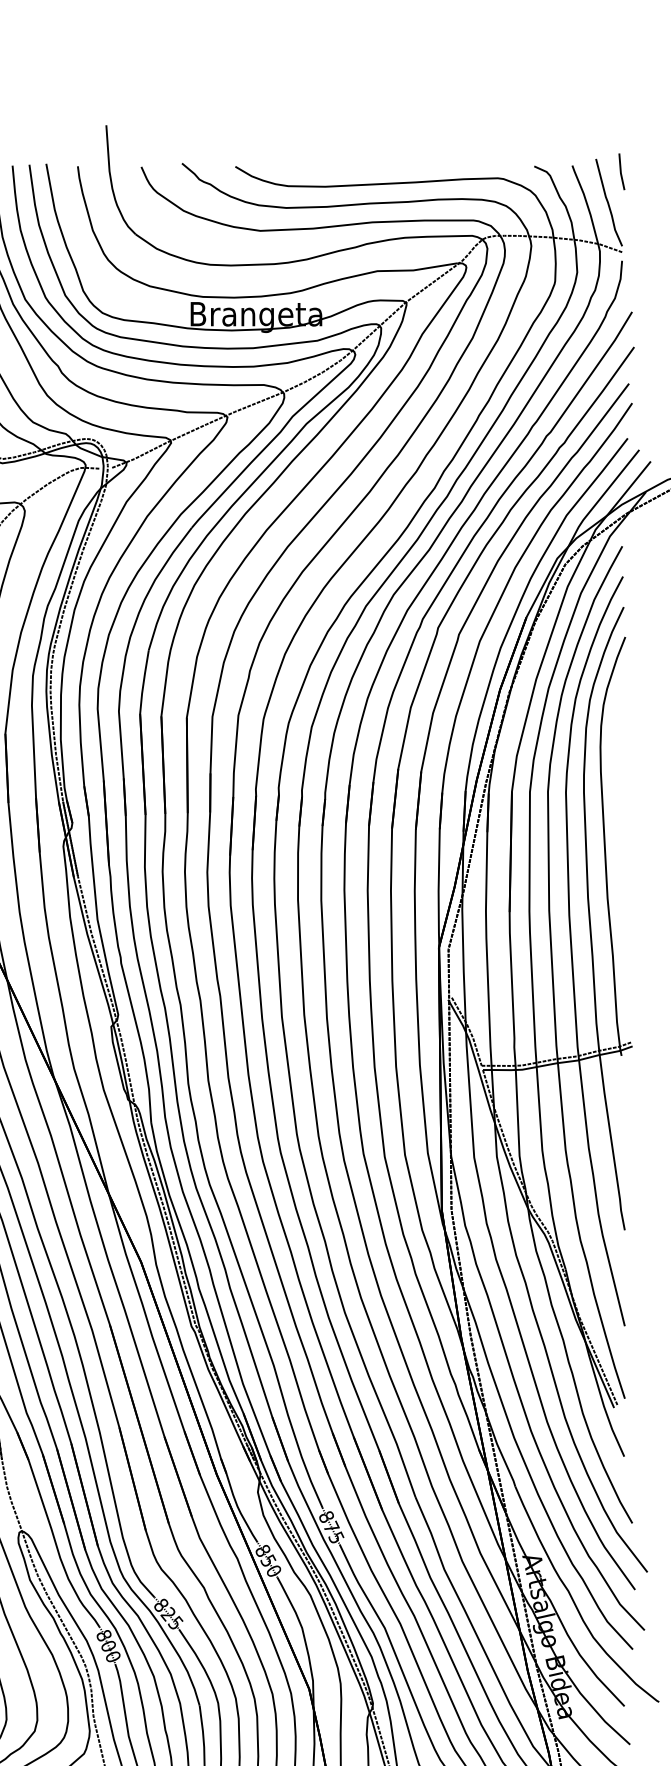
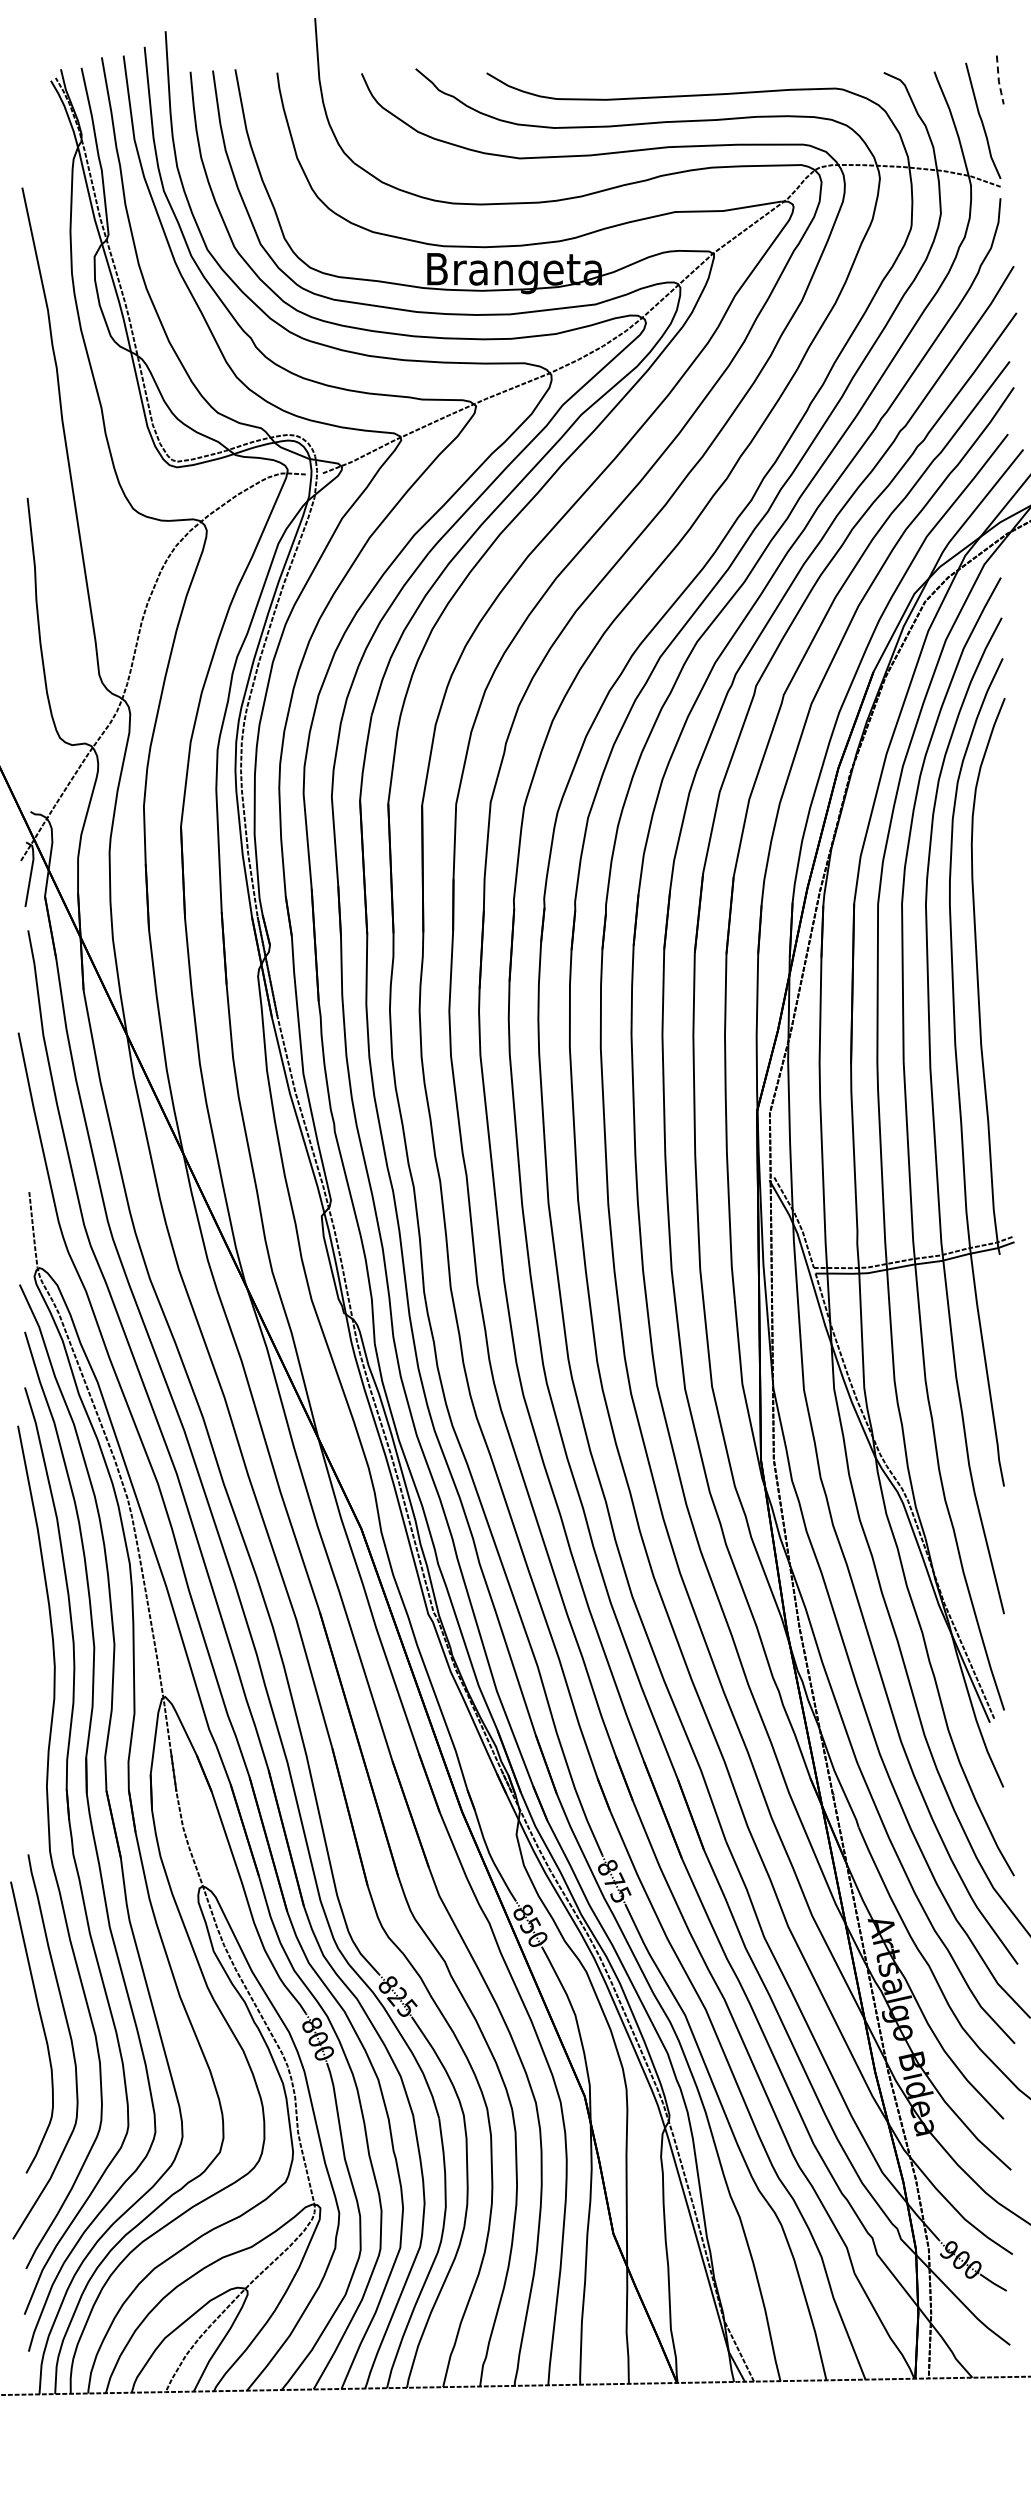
line: (620, 172) -> (998, 80), solid -> dashed

